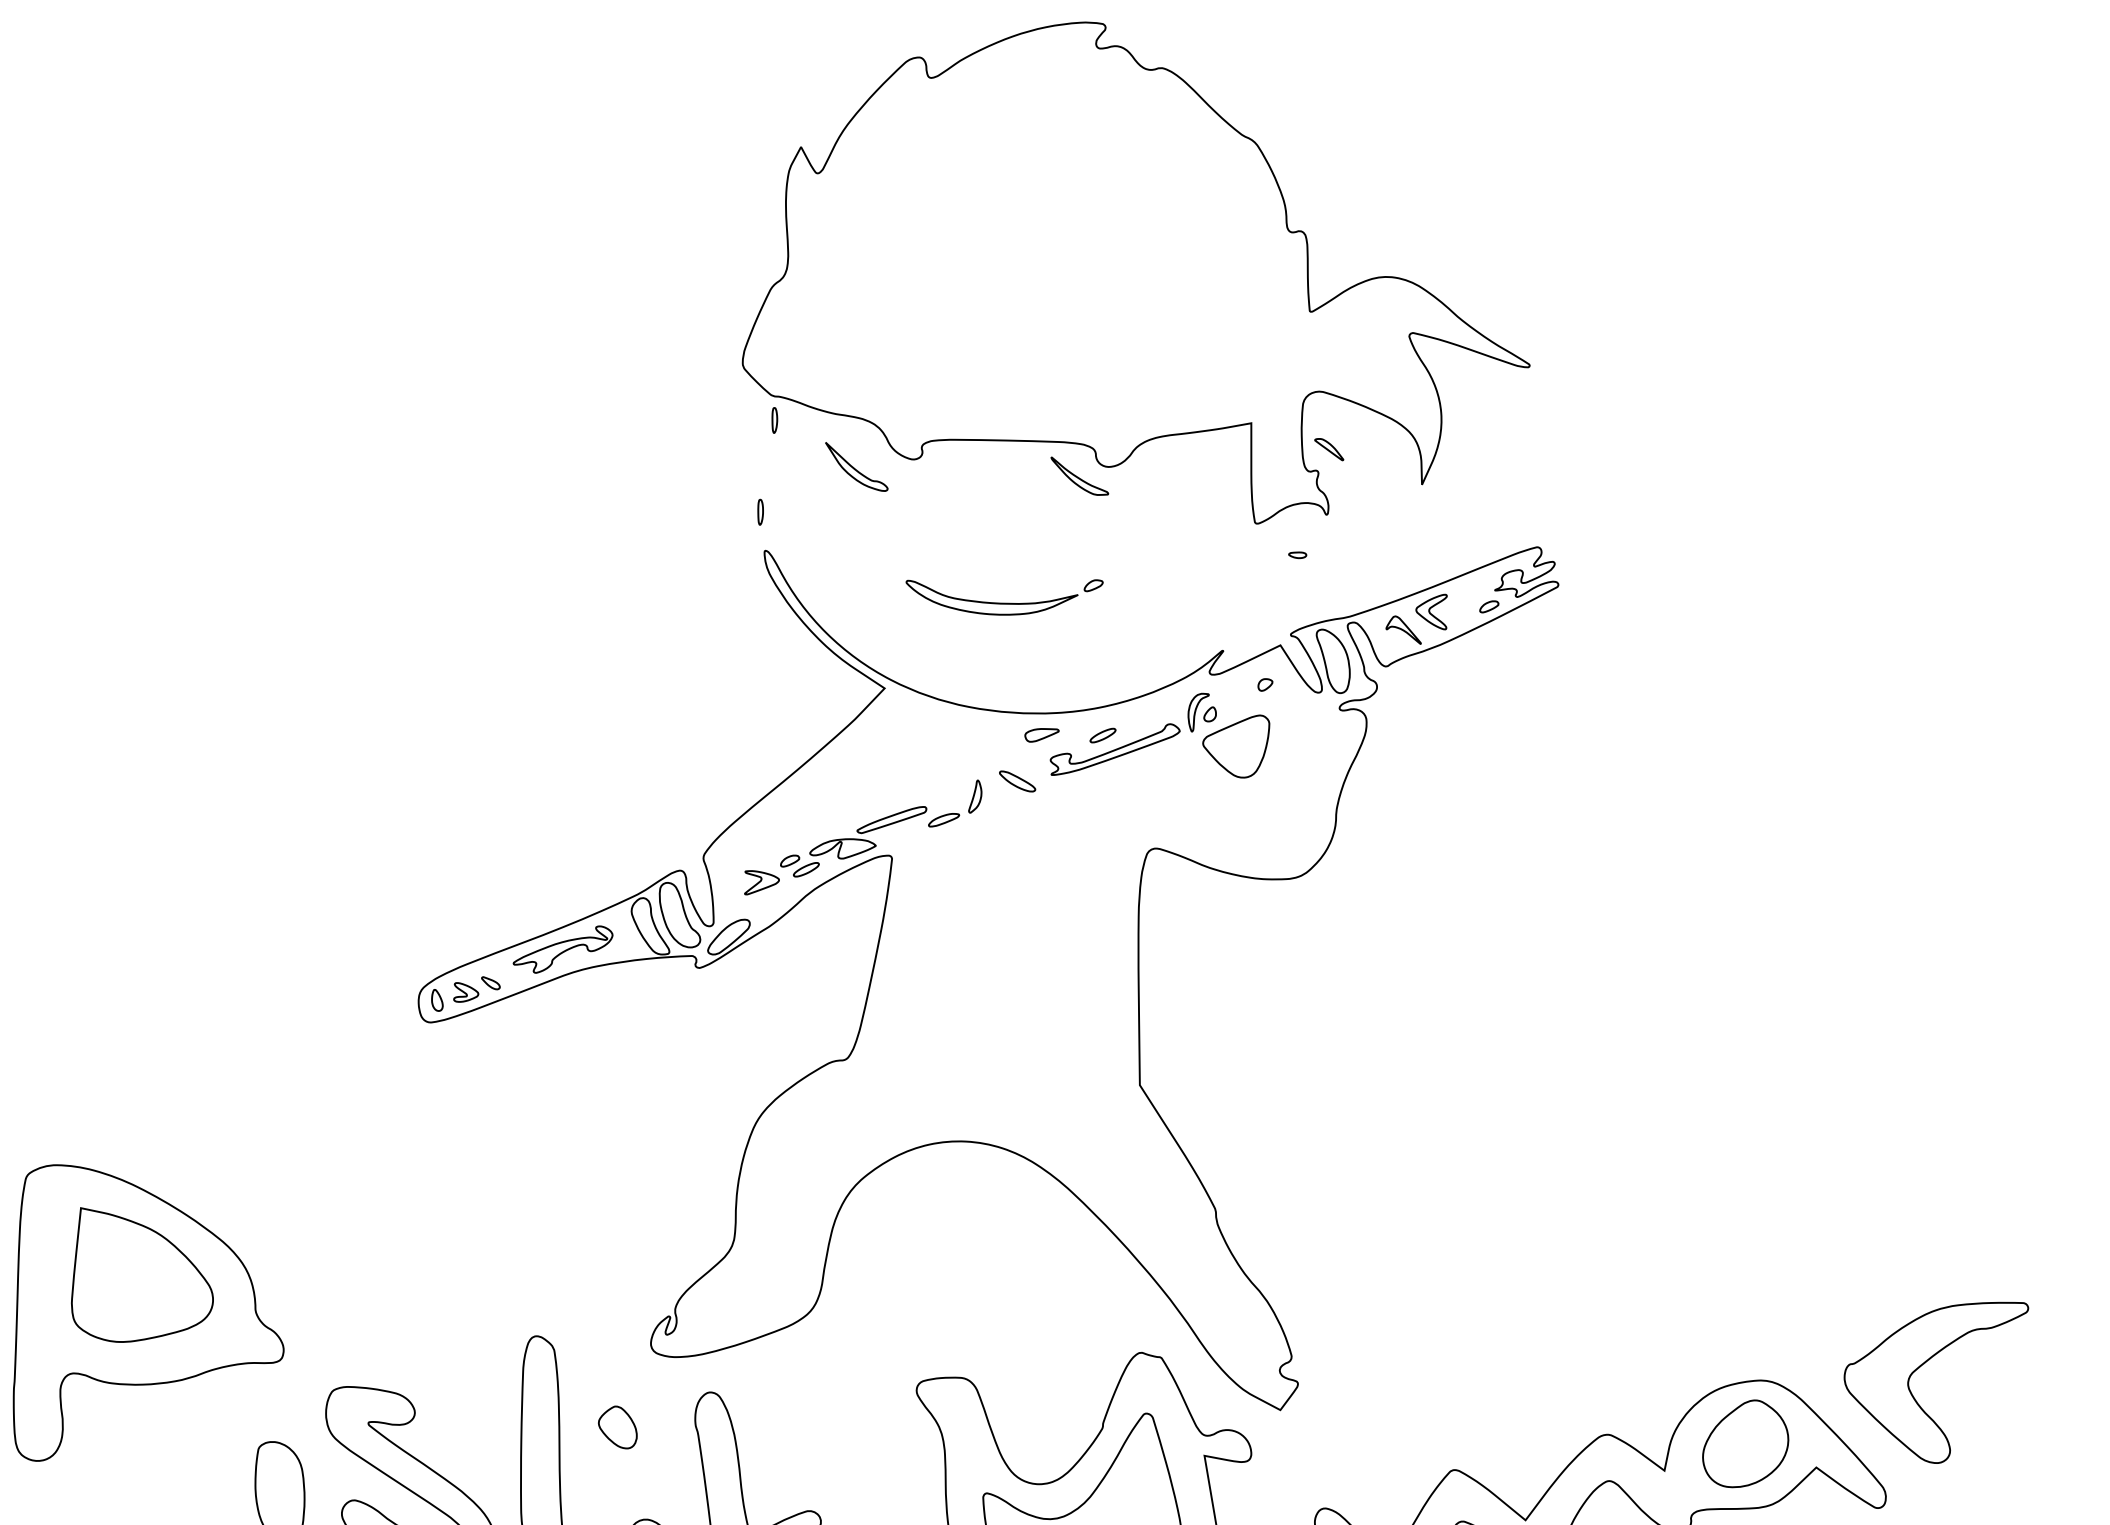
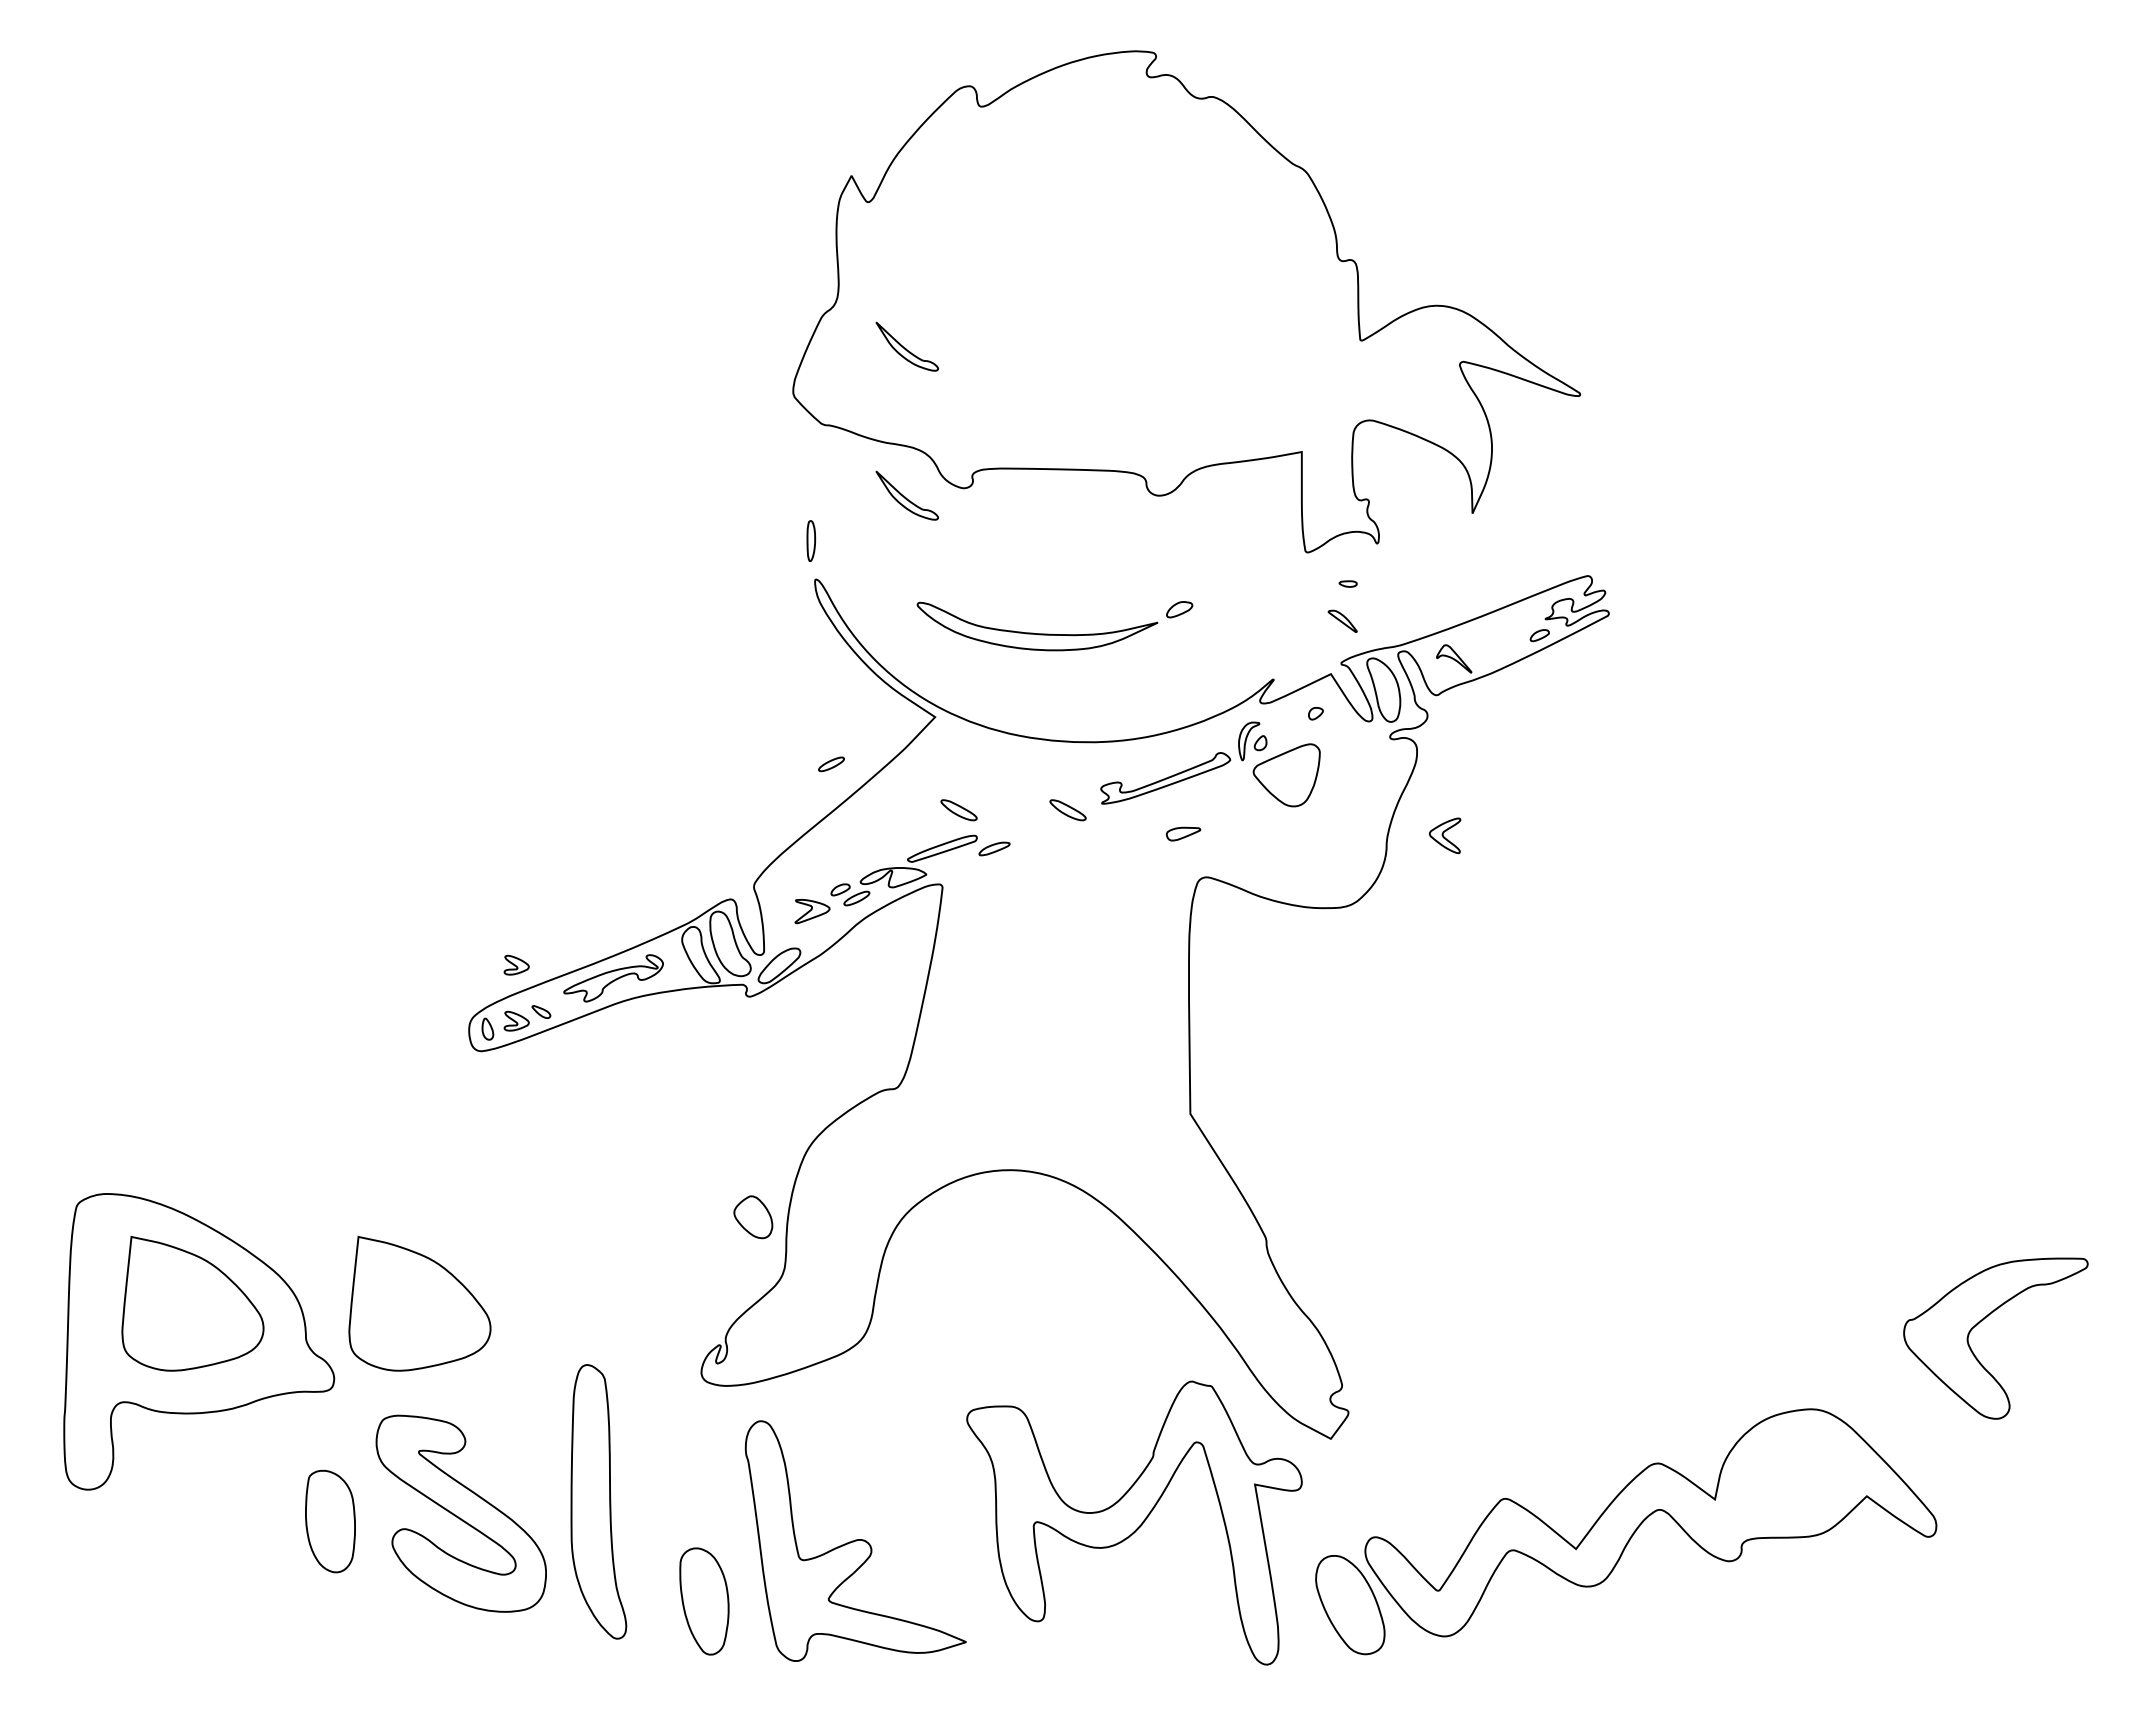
part: (857, 317) -> (907, 346), added
part: (775, 419) -> (825, 448), removed
part: (1329, 448) -> (1342, 620), moved
part: (1080, 475) -> (1130, 504), removed
part: (760, 511) -> (810, 540), size x1.6
part: (1005, 597) -> (1055, 626), size x1.4
part: (1432, 611) -> (1445, 835), moved
part: (1042, 734) -> (1183, 833), moved
part: (1103, 735) -> (831, 764), moved
part: (908, 781) -> (958, 810), added
part: (975, 796) -> (1025, 825), removed
part: (466, 935) -> (516, 964), added
part: (369, 1274) -> (419, 1303), added
part: (1923, 1365) -> (1982, 1321), moved
part: (618, 1427) -> (753, 1217), moved
part: (1745, 1443) -> (1795, 1472), removed

